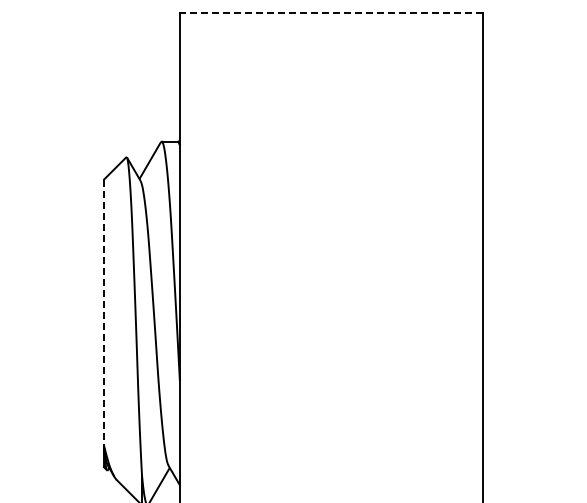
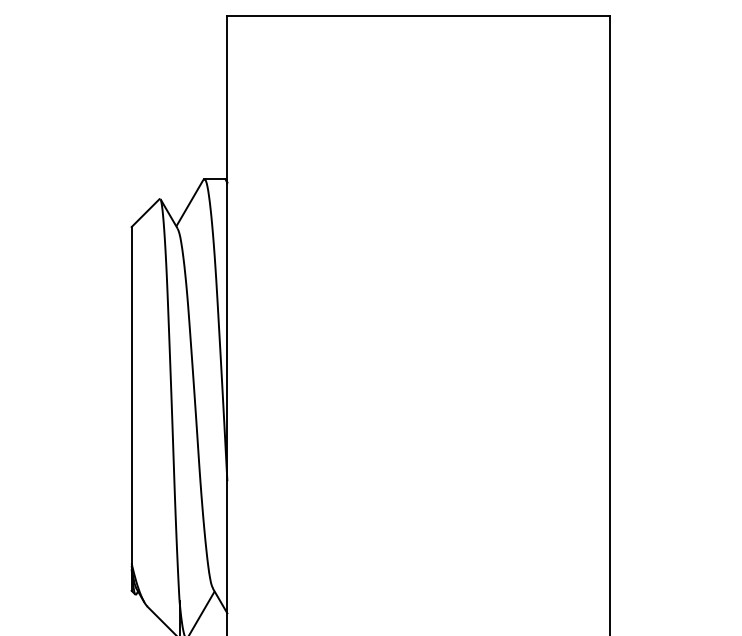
line: (330, 12) -> (417, 15), dashed -> solid
line: (104, 313) -> (132, 396), dashed -> solid

